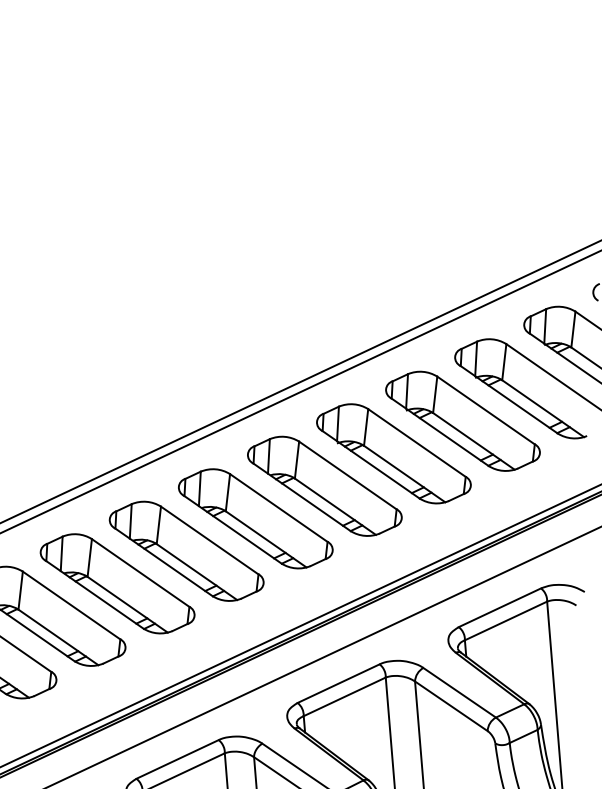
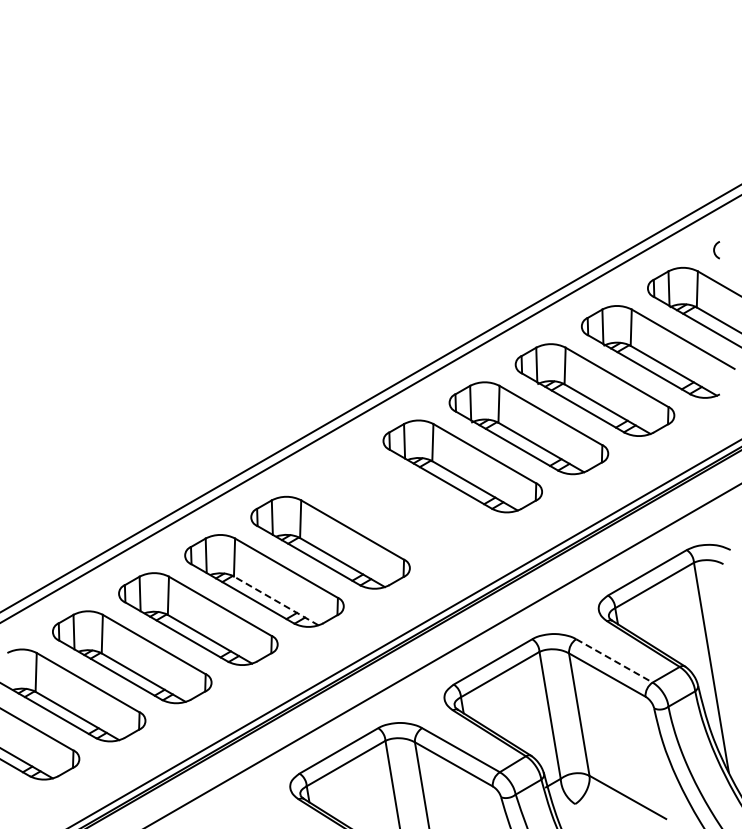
part: (255, 518) -> (396, 504), removed
line: (127, 604) -> (276, 600), solid -> dashed
line: (459, 692) -> (614, 660), solid -> dashed

